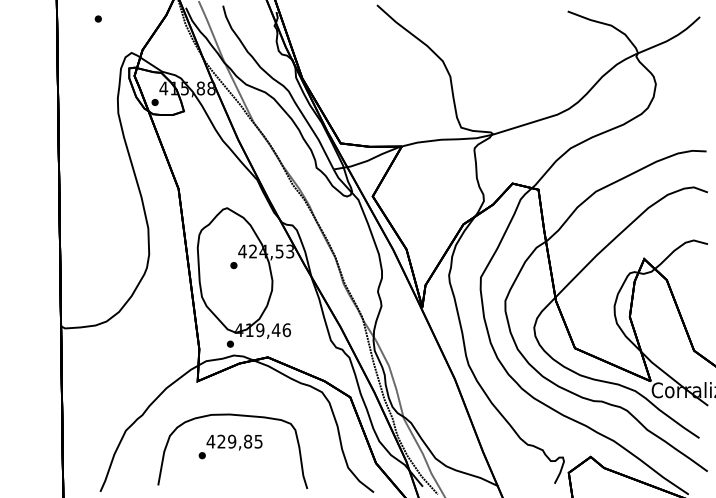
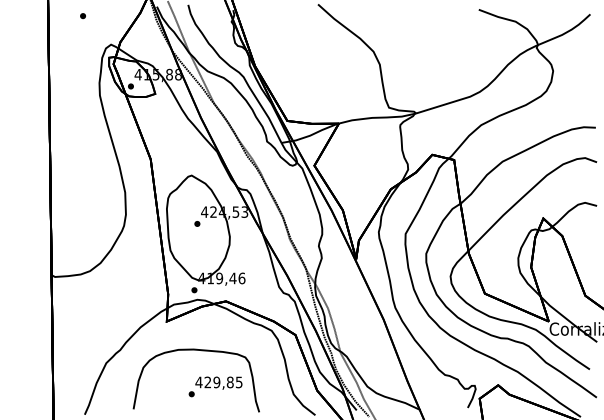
text: (230, 446) -> (215, 386), moved

